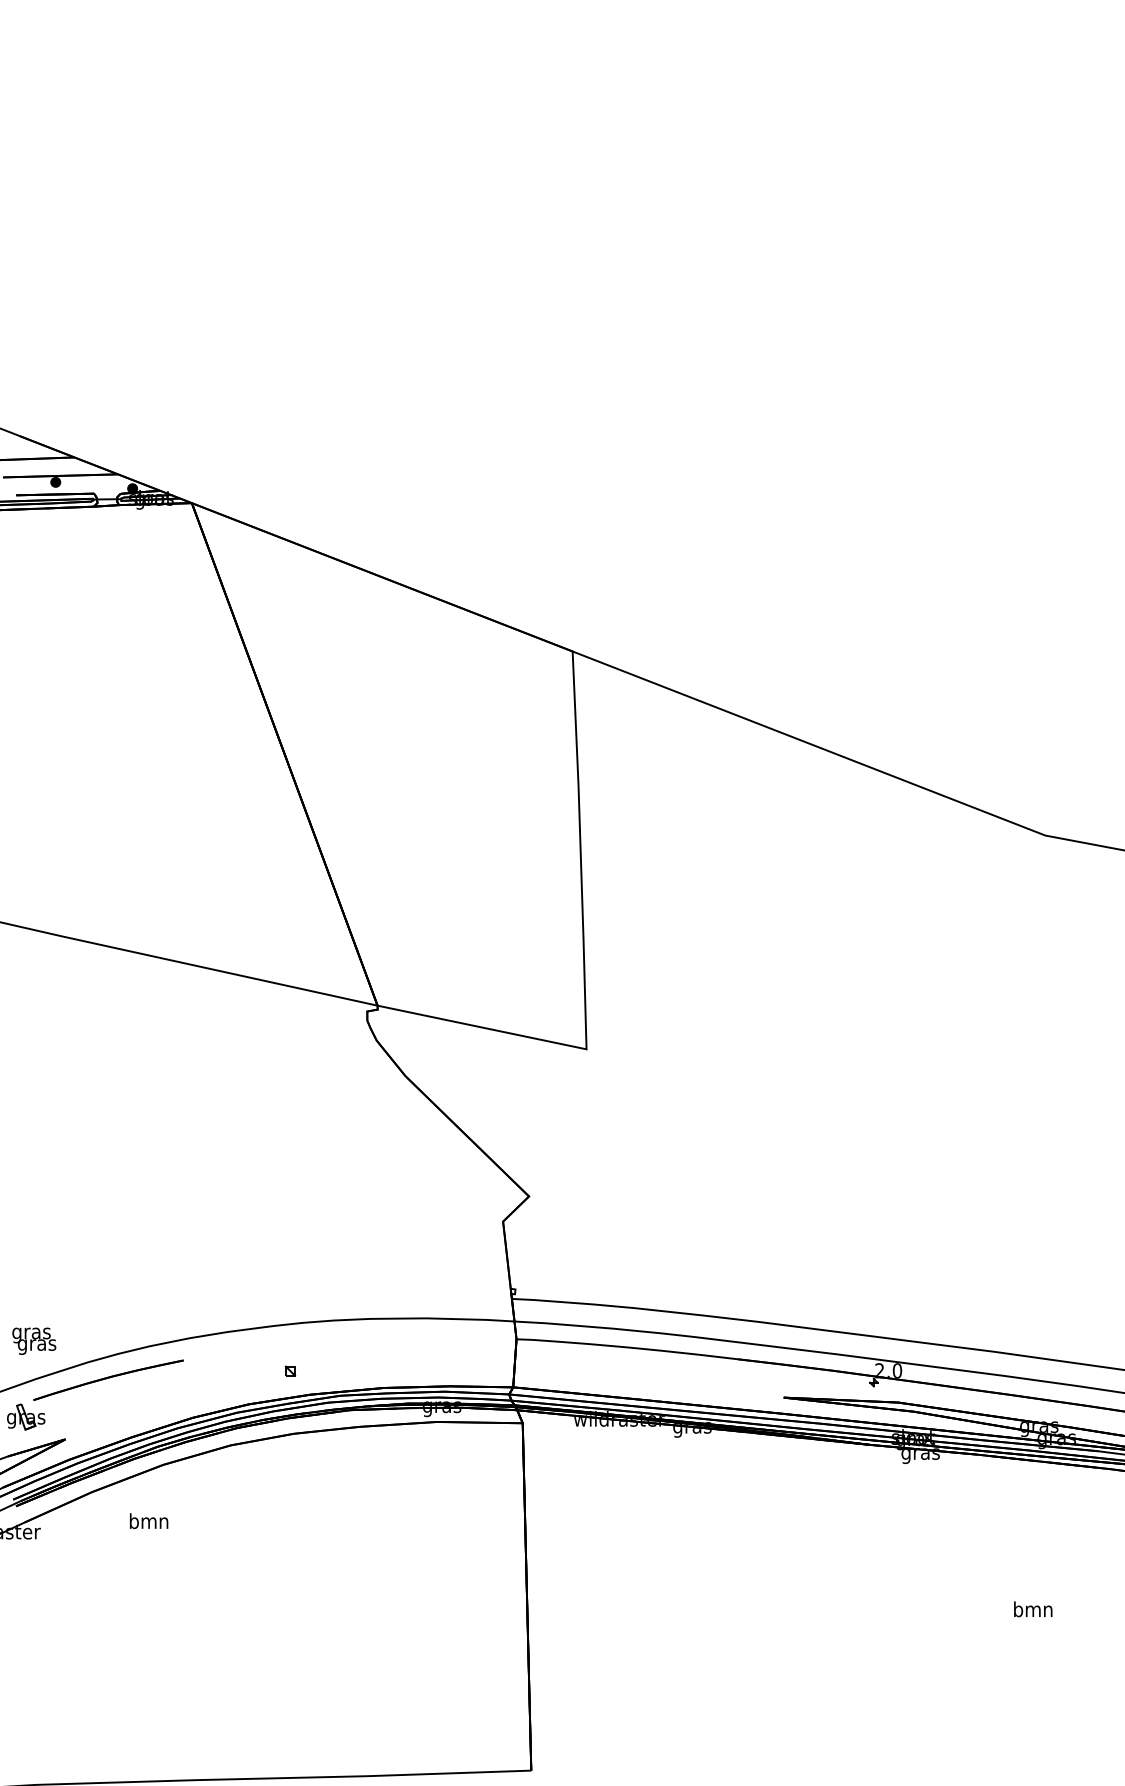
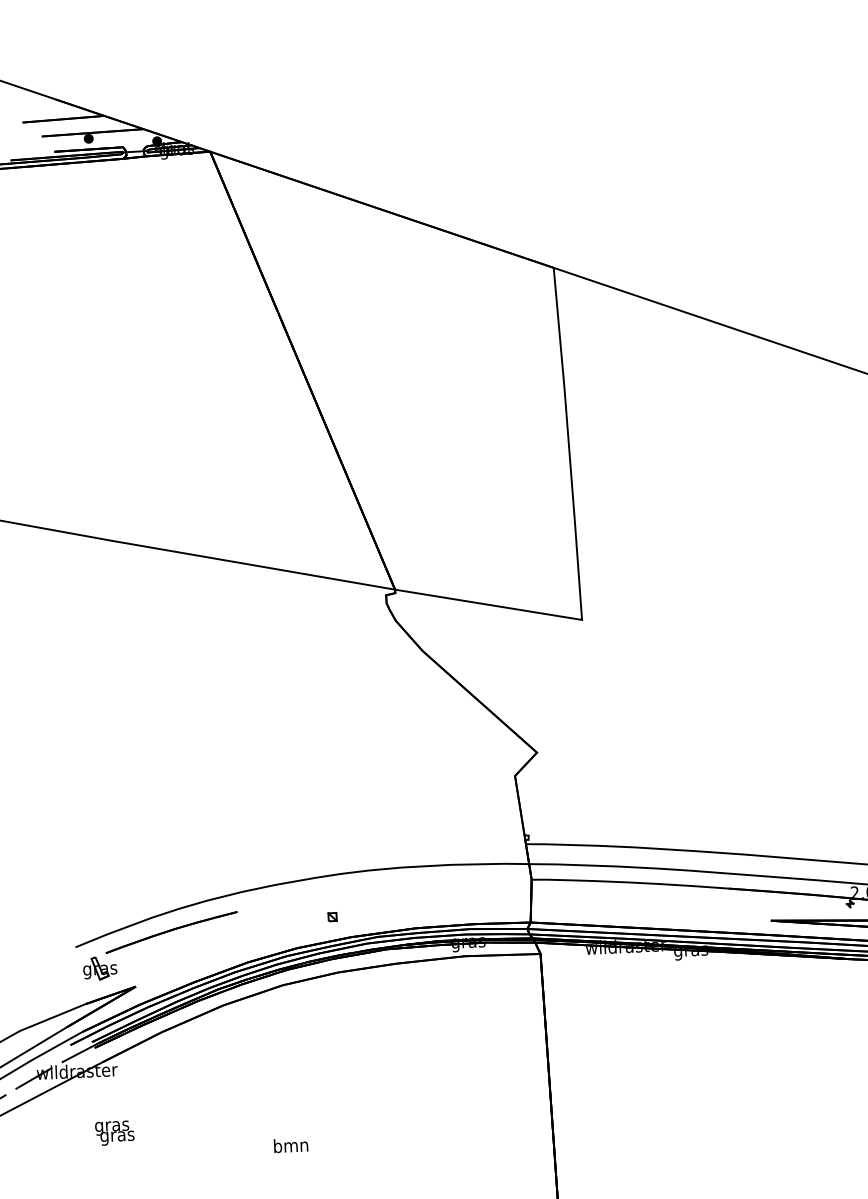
text: (34, 1340) -> (115, 1132), moved
text: (149, 1520) -> (291, 1144), moved

